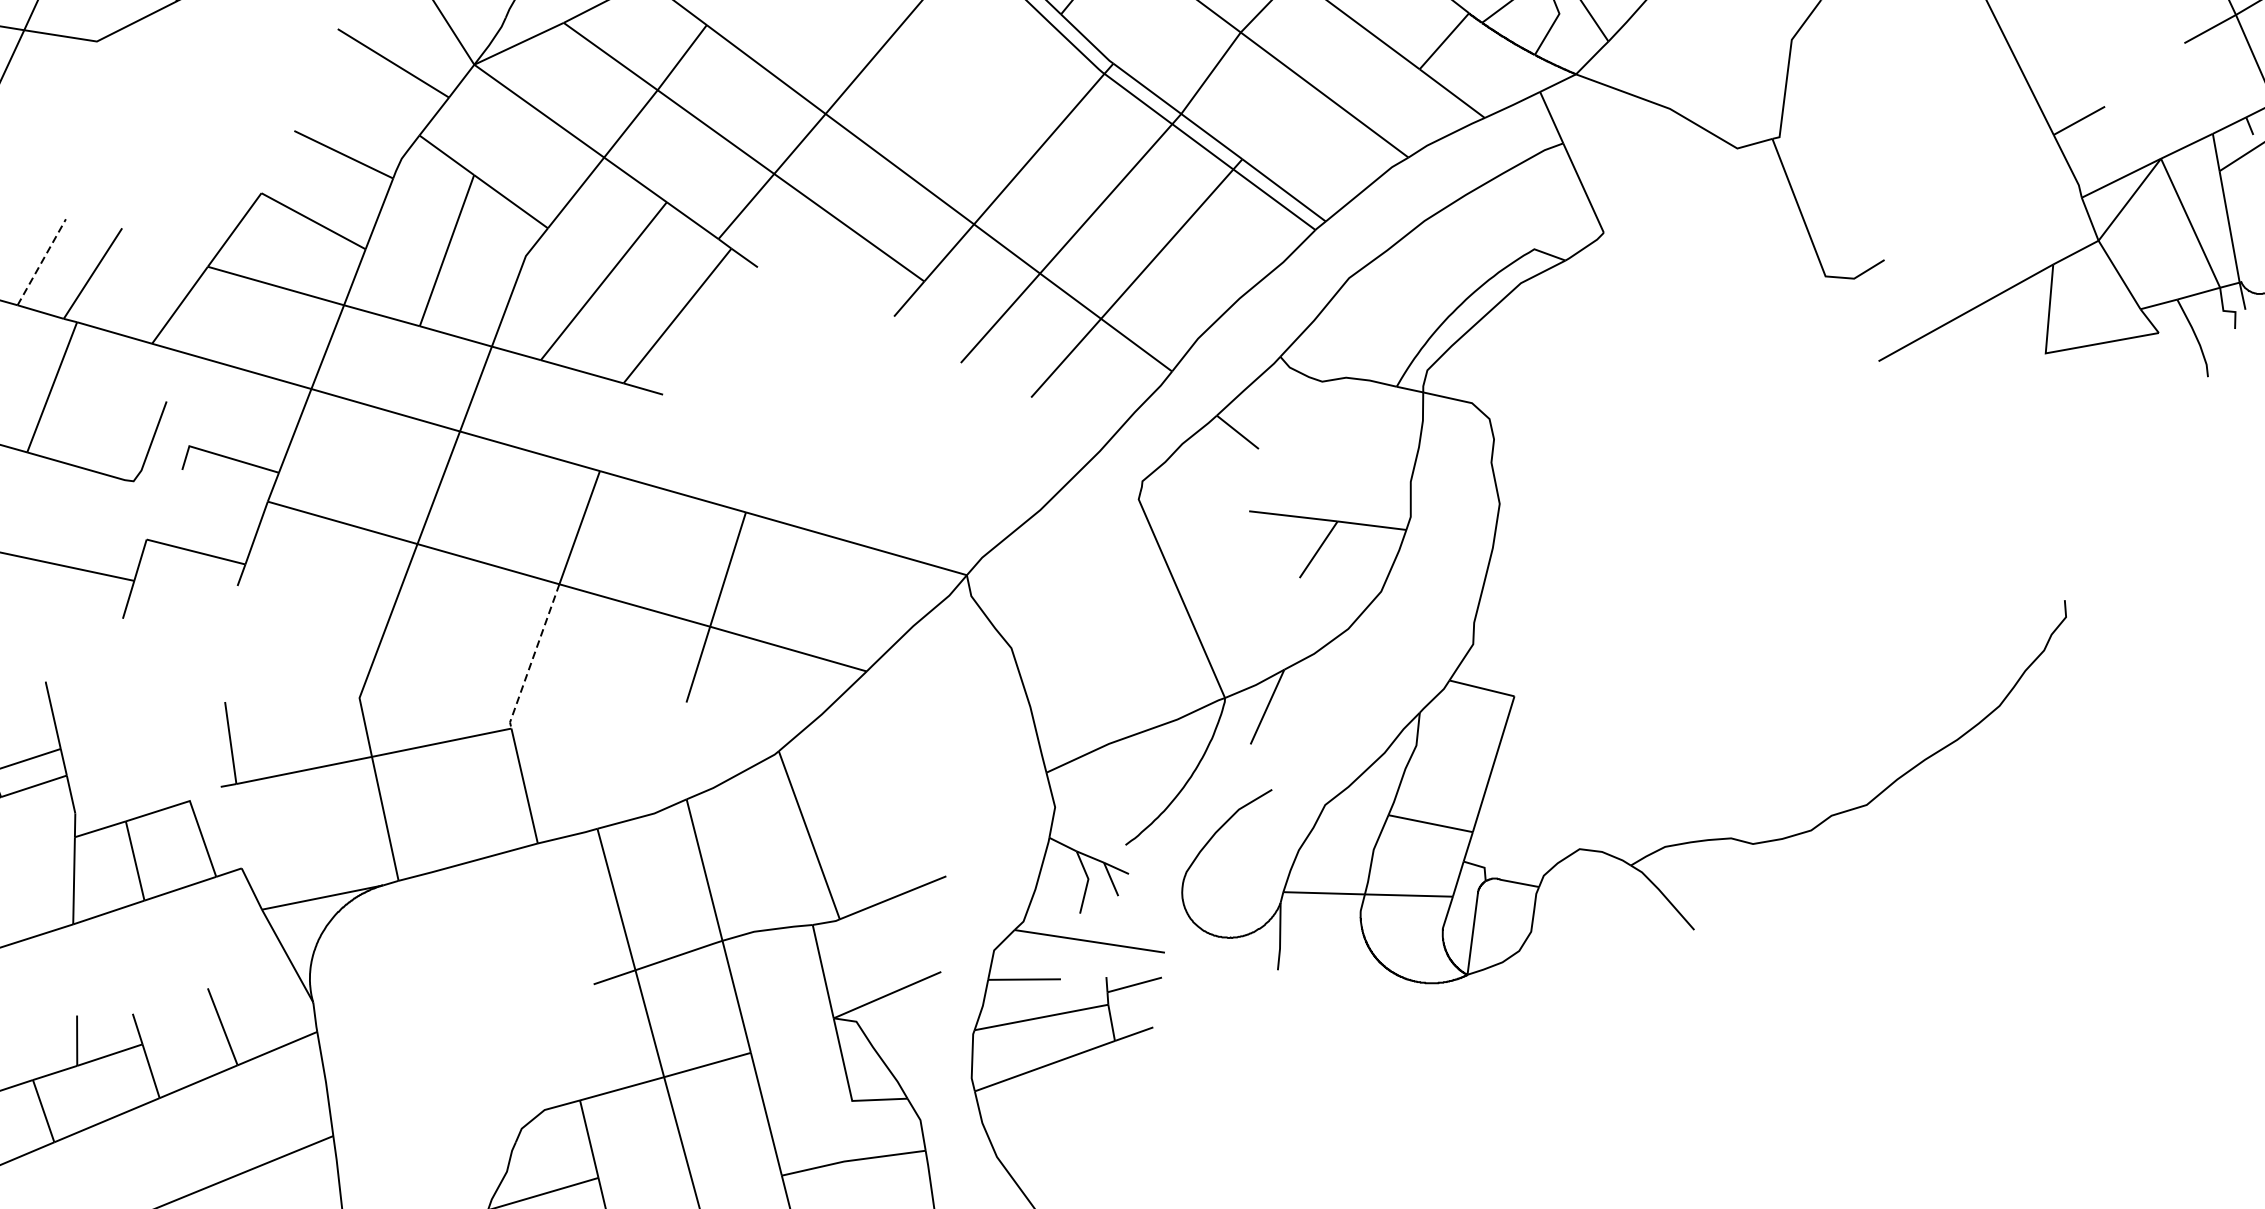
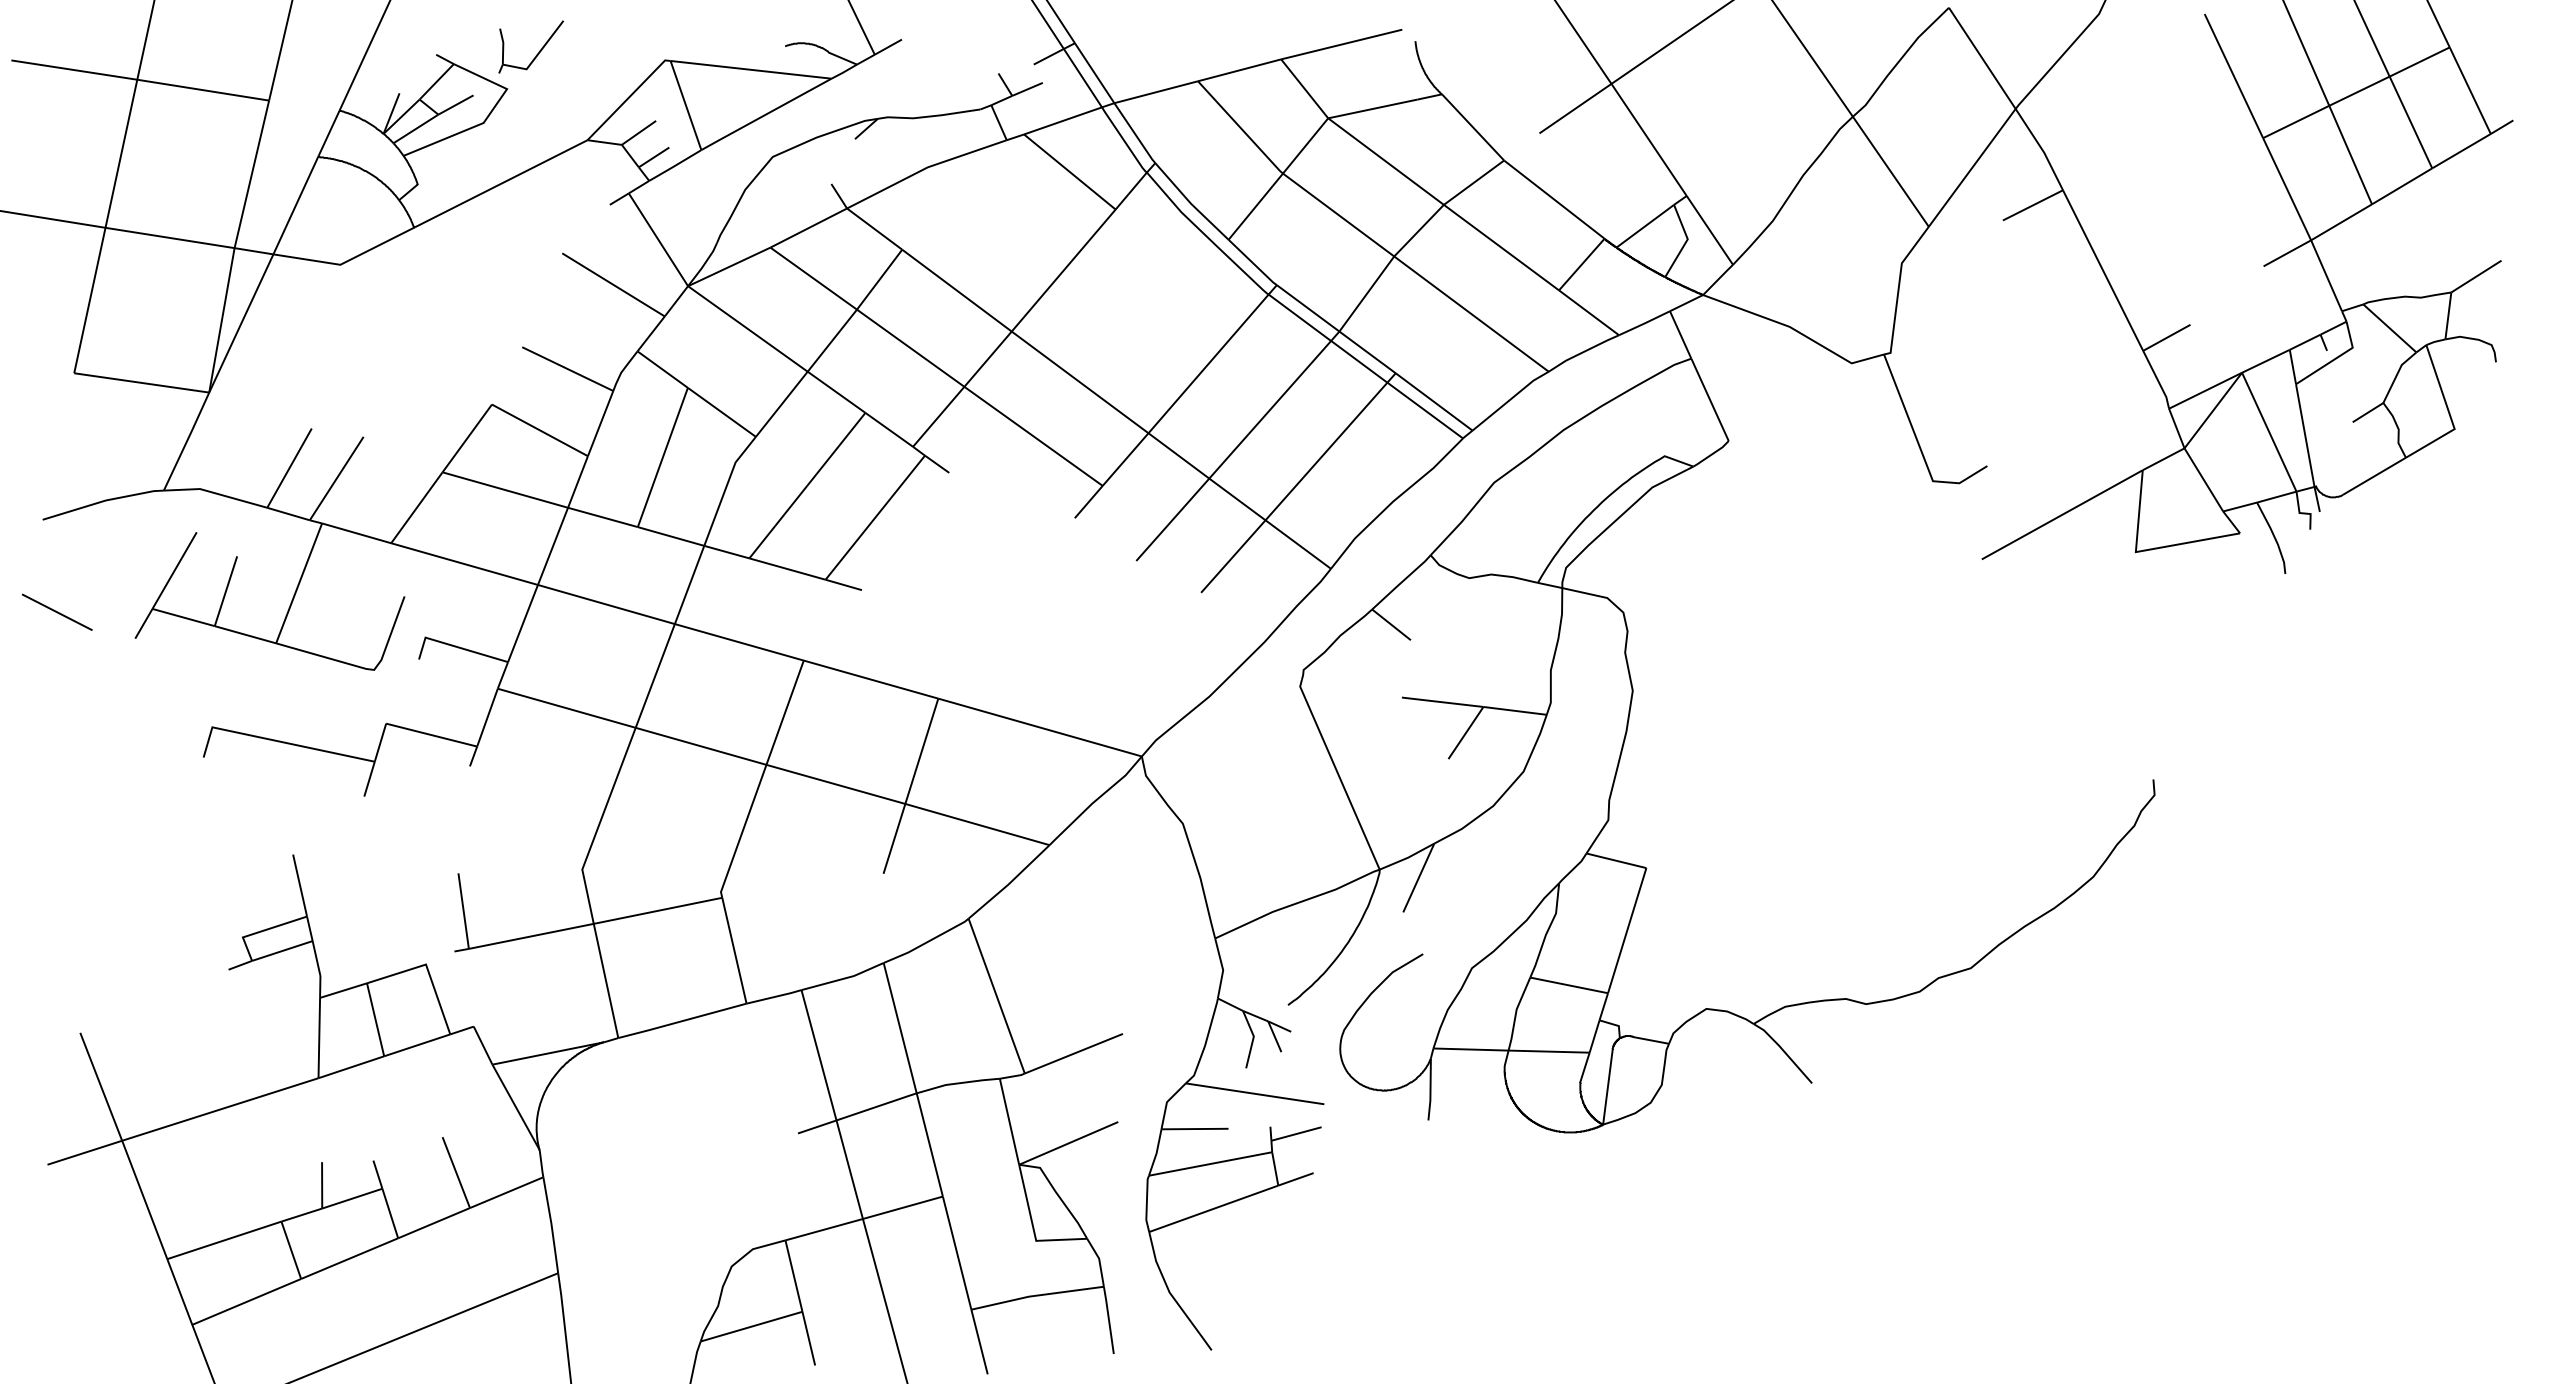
line: (41, 261) -> (289, 467), dashed -> solid
line: (533, 657) -> (742, 832), dashed -> solid

